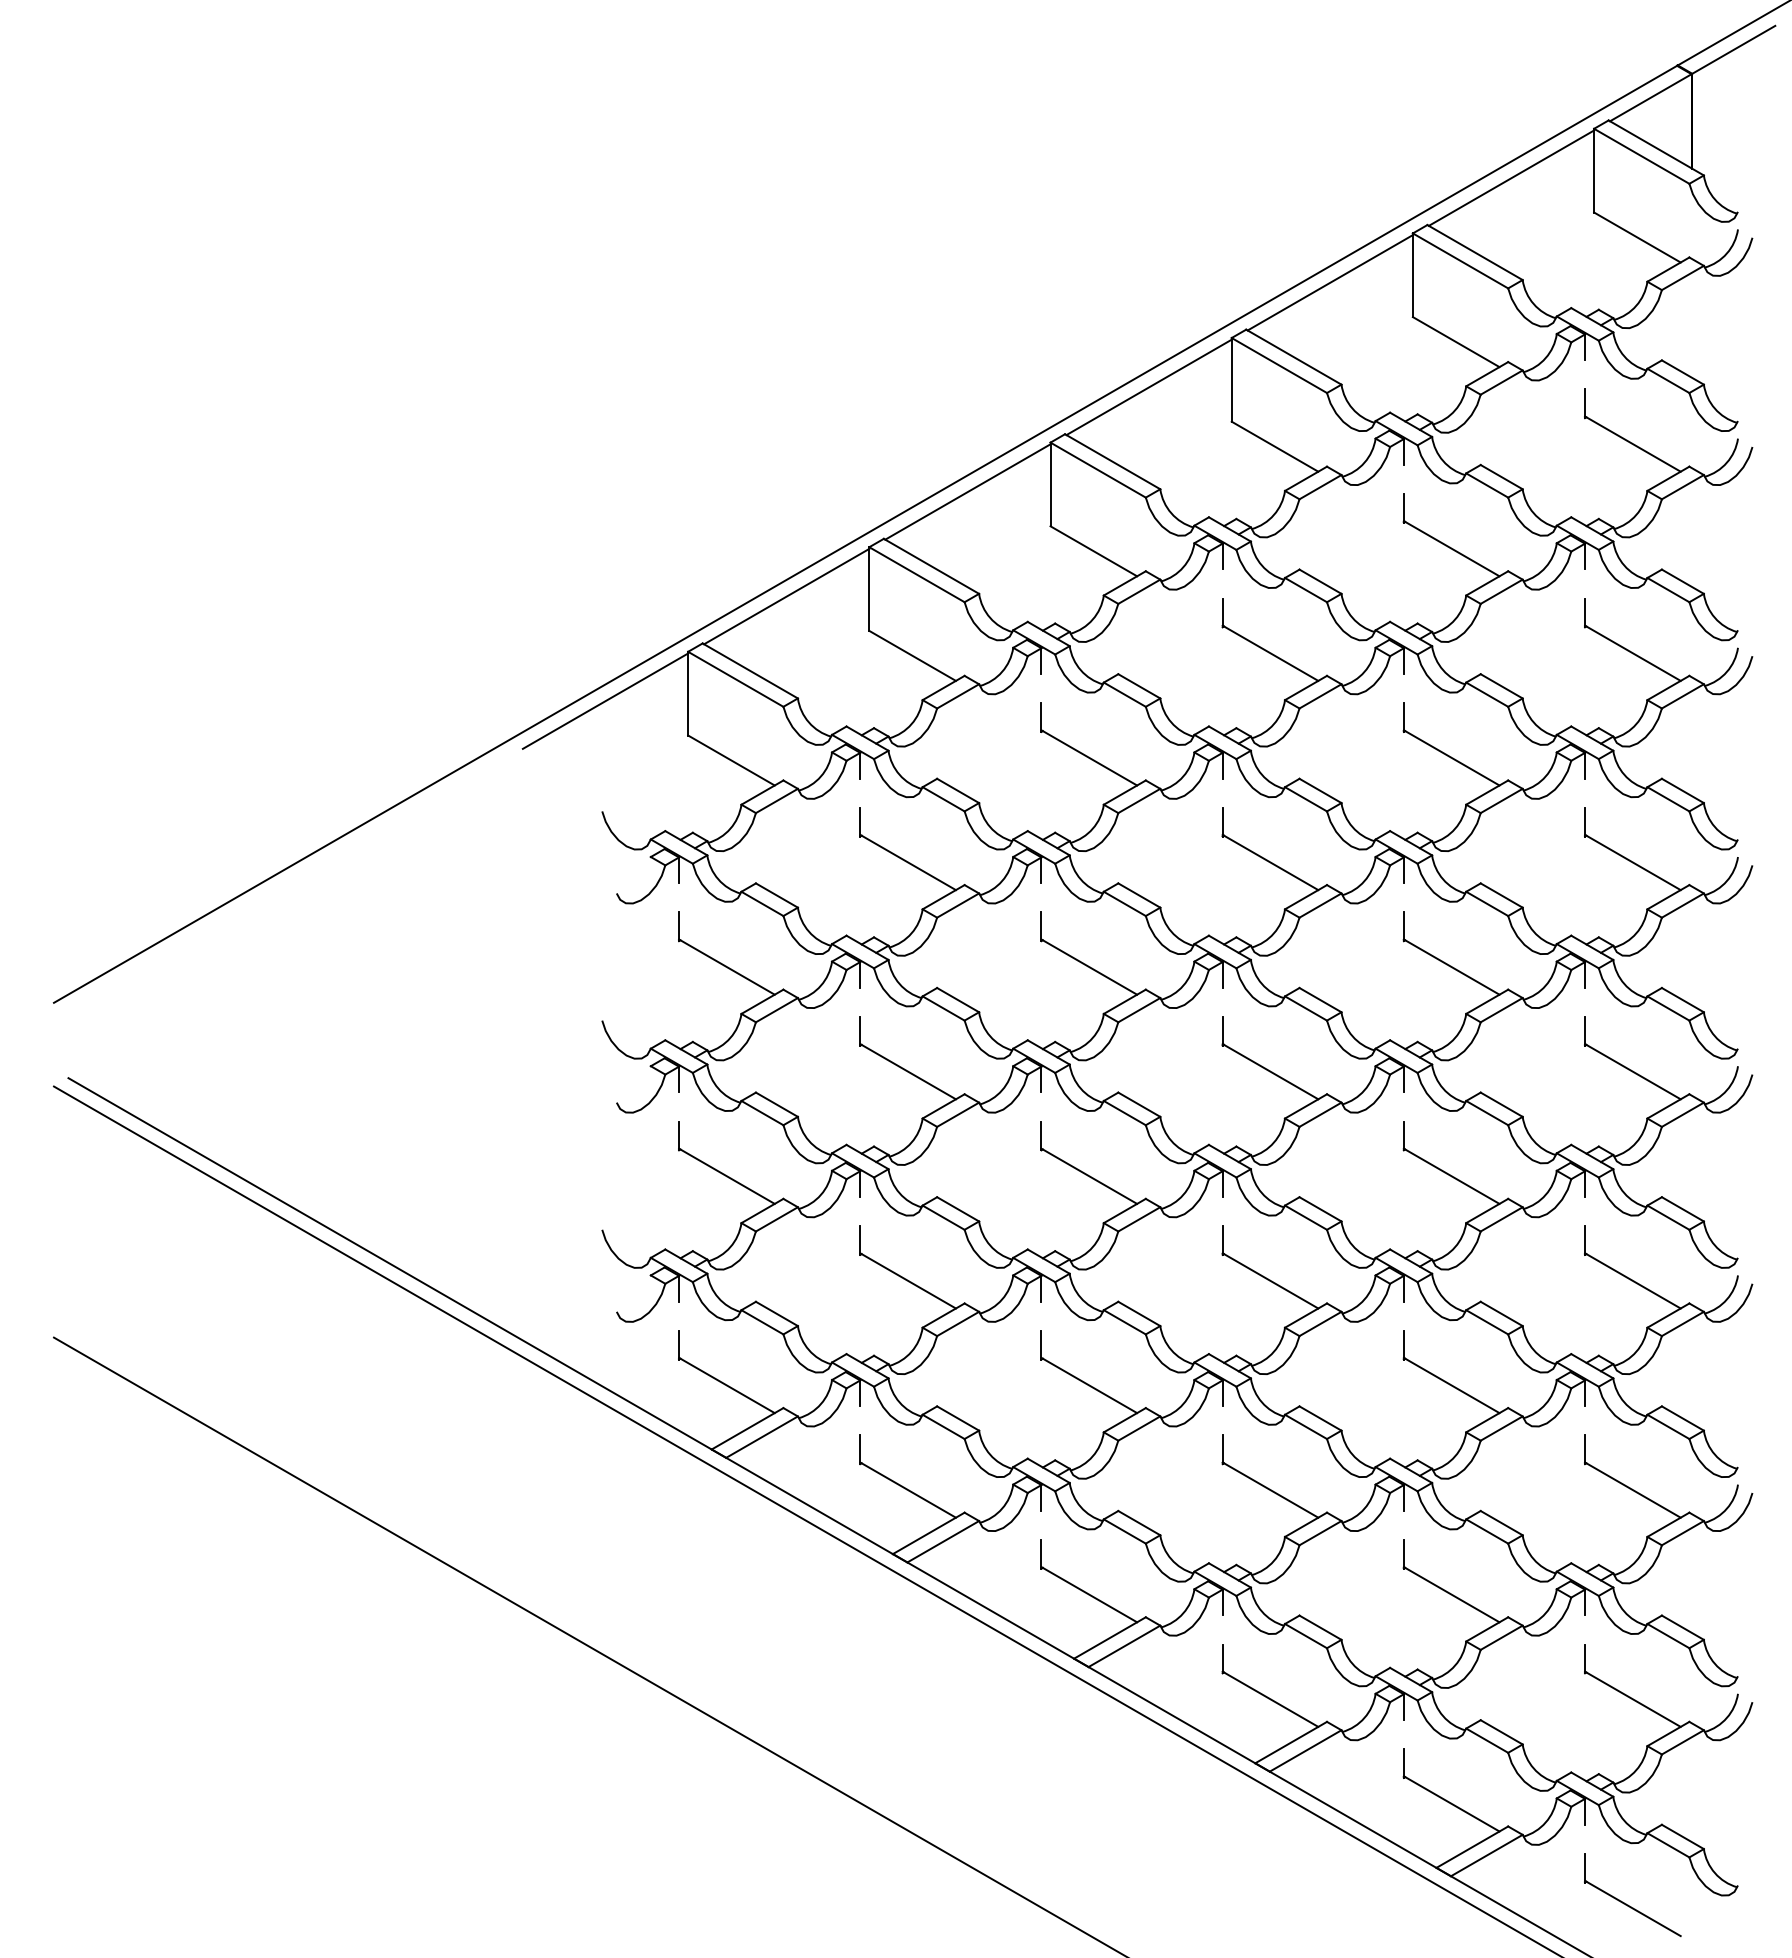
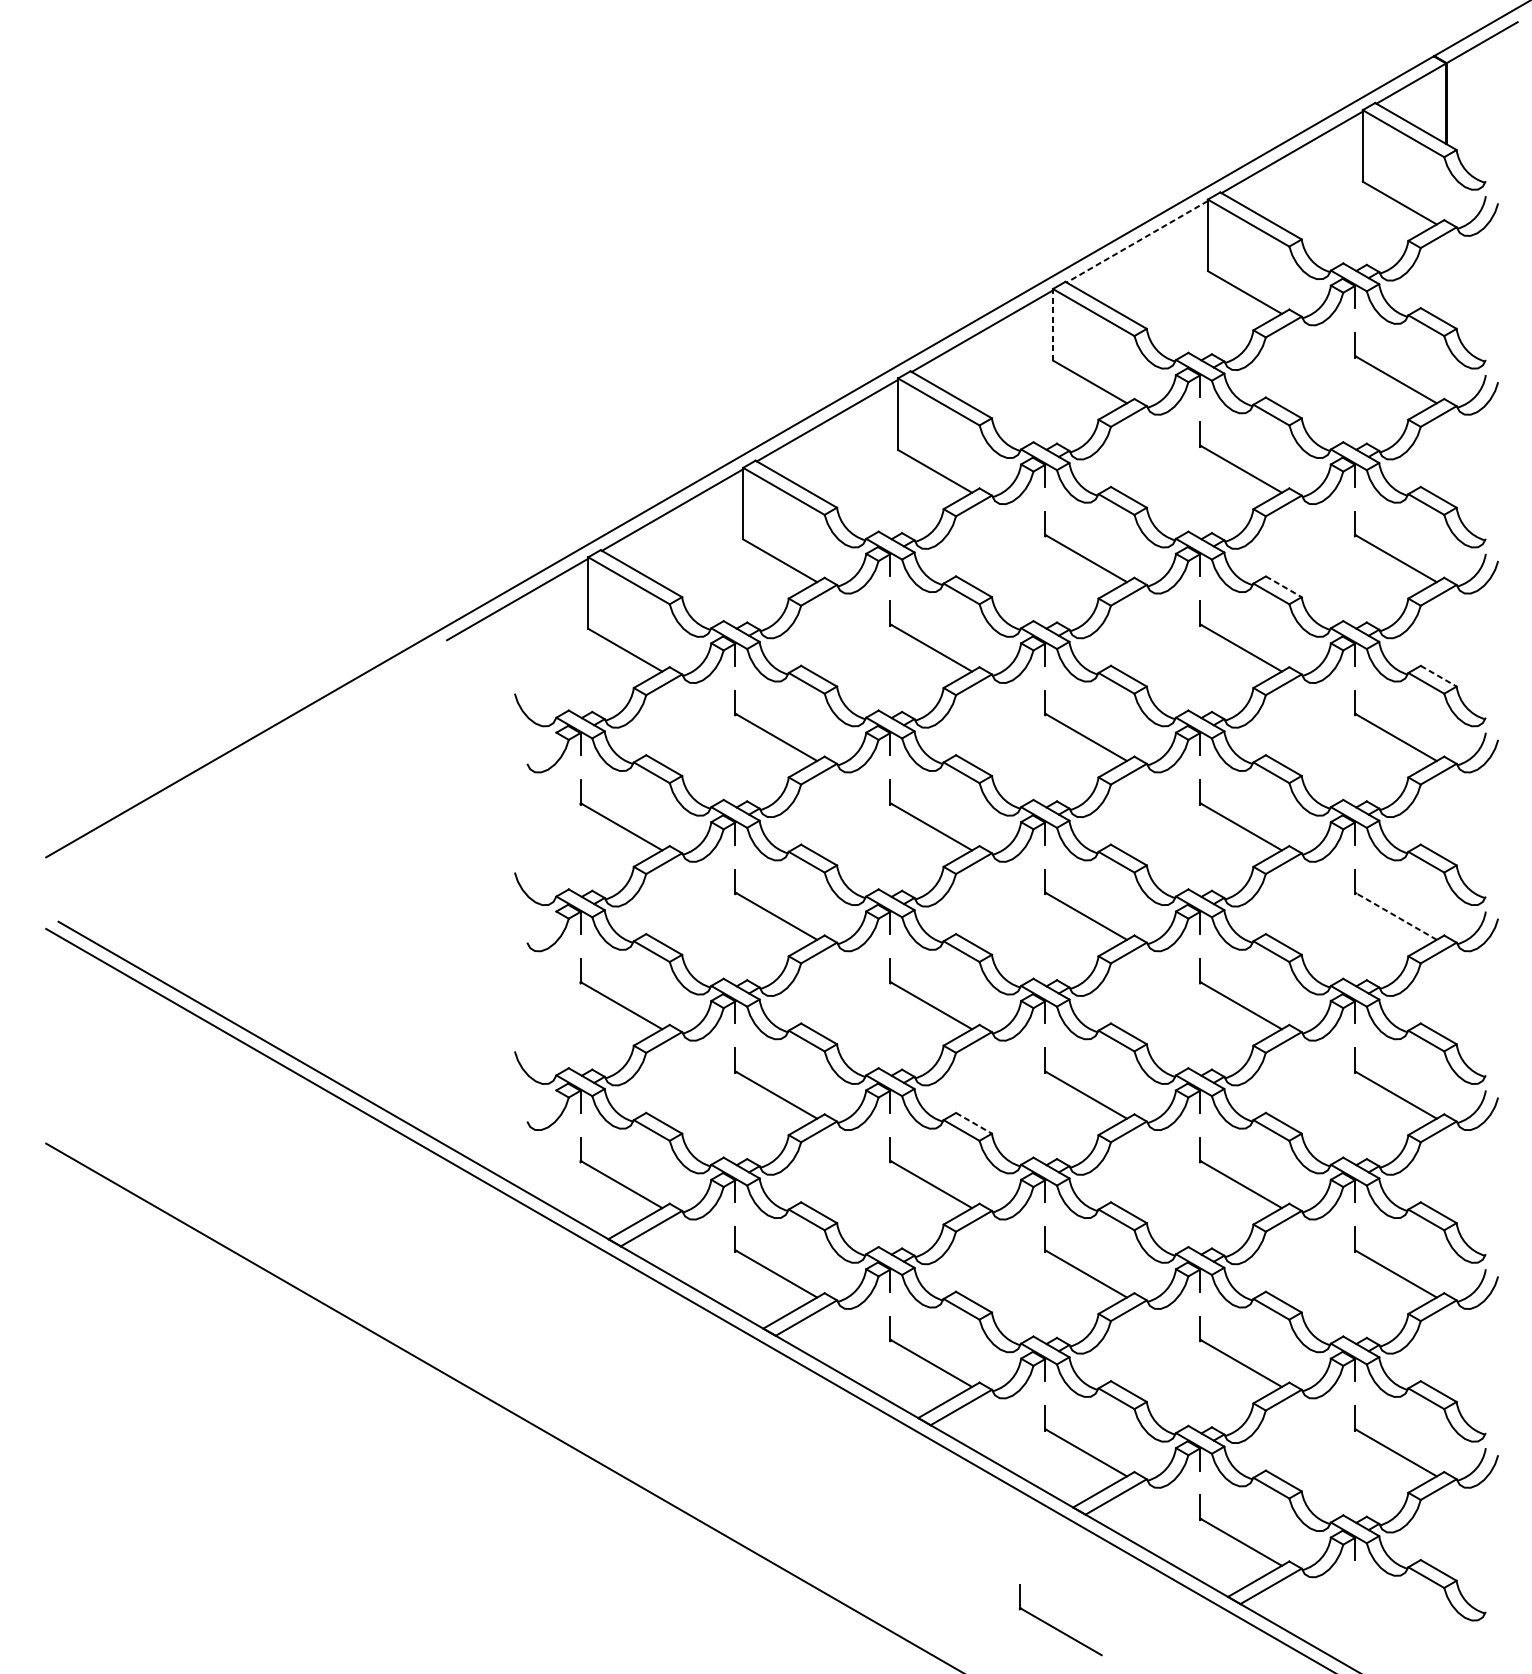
line: (1329, 283) -> (1136, 242), solid -> dashed
line: (1231, 379) -> (1052, 324), solid -> dashed
line: (1502, 686) -> (1284, 586), solid -> dashed
line: (1683, 791) -> (1439, 676), solid -> dashed
line: (1632, 1071) -> (1395, 916), solid -> dashed
line: (1139, 1314) -> (974, 1123), solid -> dashed
part: (1628, 1904) -> (1057, 1628), moved

